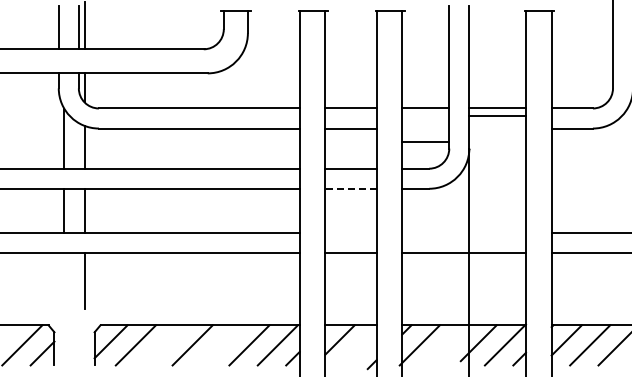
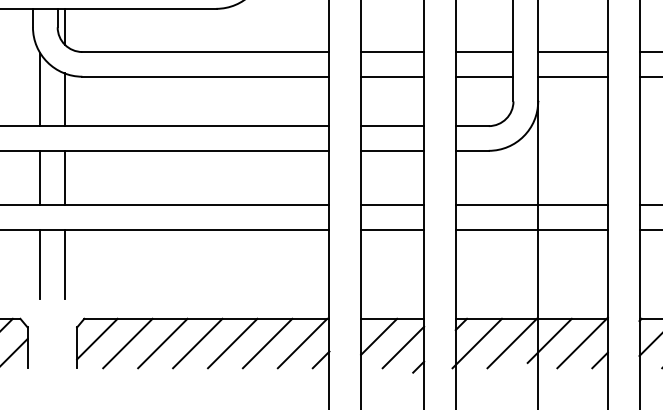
line: (497, 115) -> (572, 76), moved
line: (425, 141) -> (484, 76), moved
line: (351, 188) -> (393, 150), dashed -> solid
line: (350, 232) -> (391, 204), added
line: (463, 232) -> (530, 204), added
line: (64, 280) -> (40, 263), added
line: (164, 345) -> (163, 343), added
line: (221, 345) -> (233, 343), added
line: (448, 345) -> (512, 343), added
line: (359, 348) -> (403, 347), added

